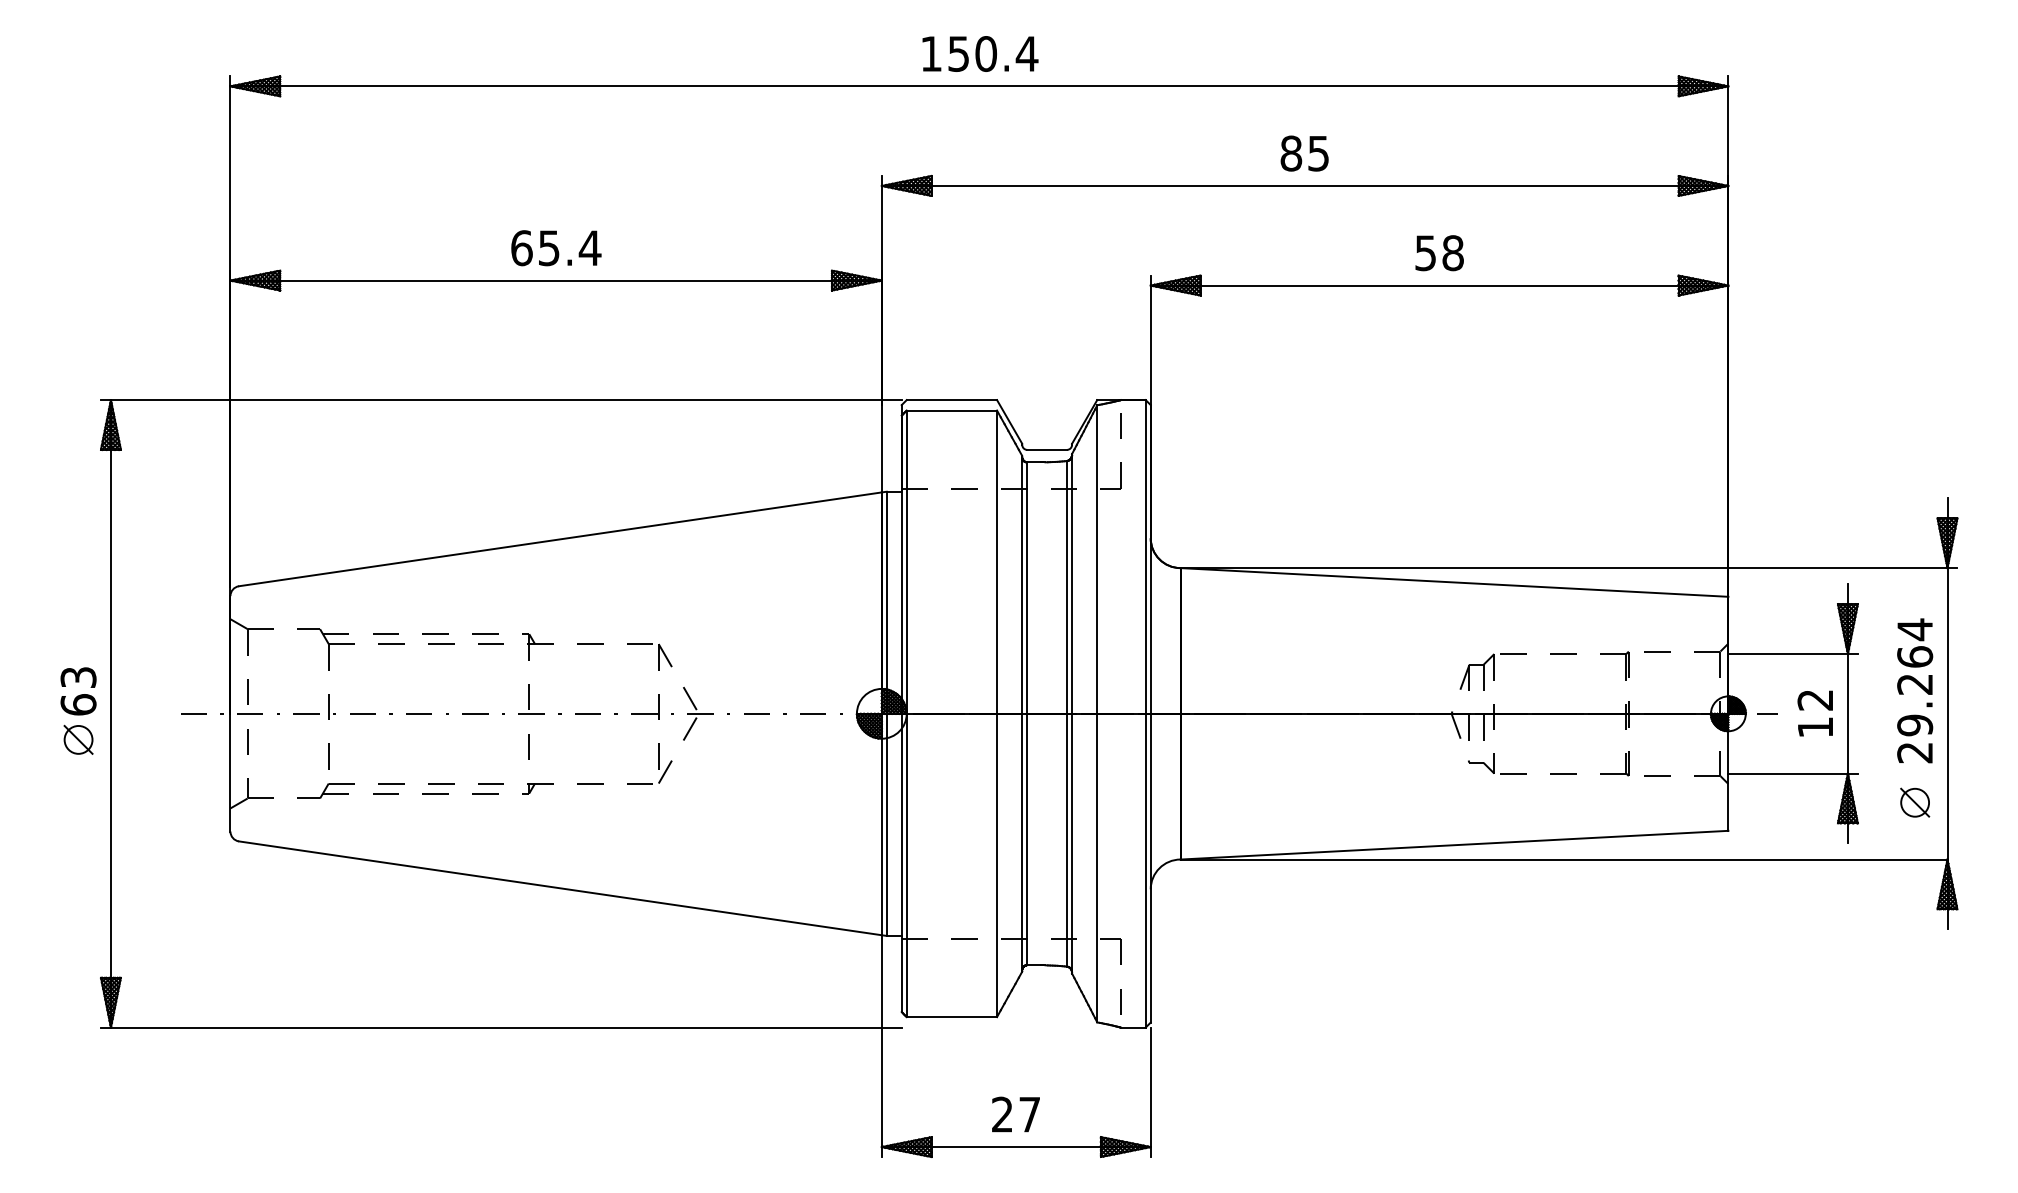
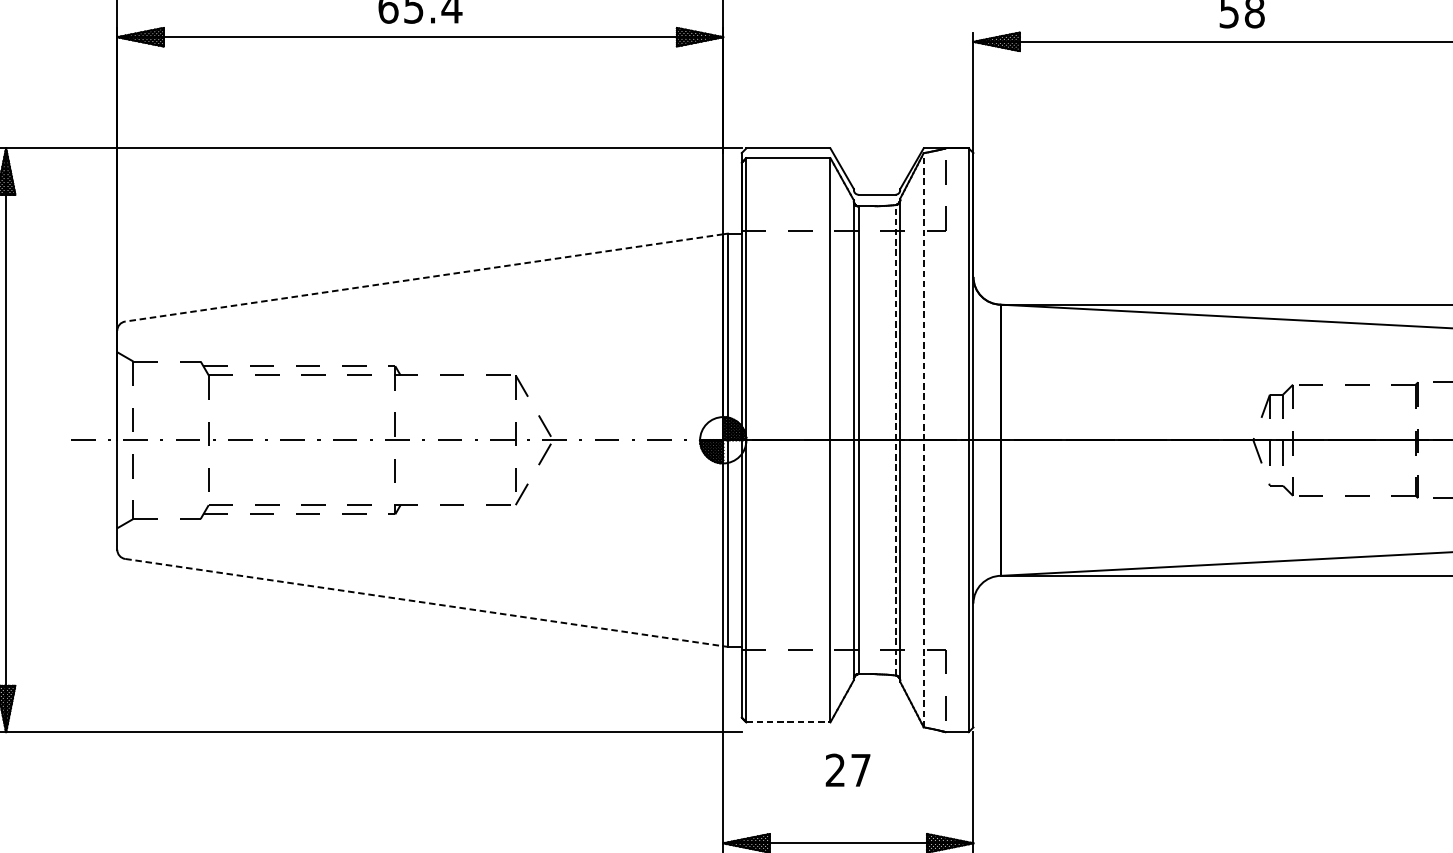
line: (560, 539) -> (424, 278), solid -> dashed
line: (1067, 713) -> (896, 439), solid -> dashed
line: (1097, 713) -> (923, 439), solid -> dashed
line: (560, 888) -> (424, 602), solid -> dashed
line: (952, 1017) -> (789, 722), solid -> dashed
text: (1015, 1114) -> (847, 770), moved

